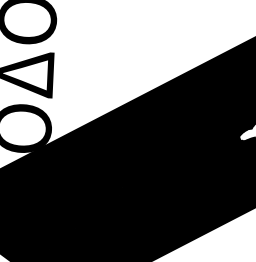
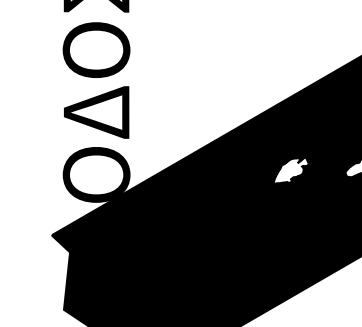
fill: (191, 132) -> (290, 170), removed

